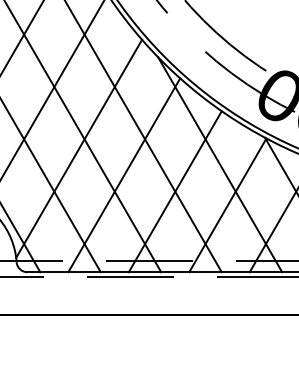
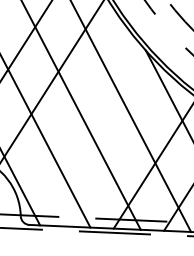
line: (79, 148) -> (77, 123), removed
line: (124, 175) -> (113, 147), removed

